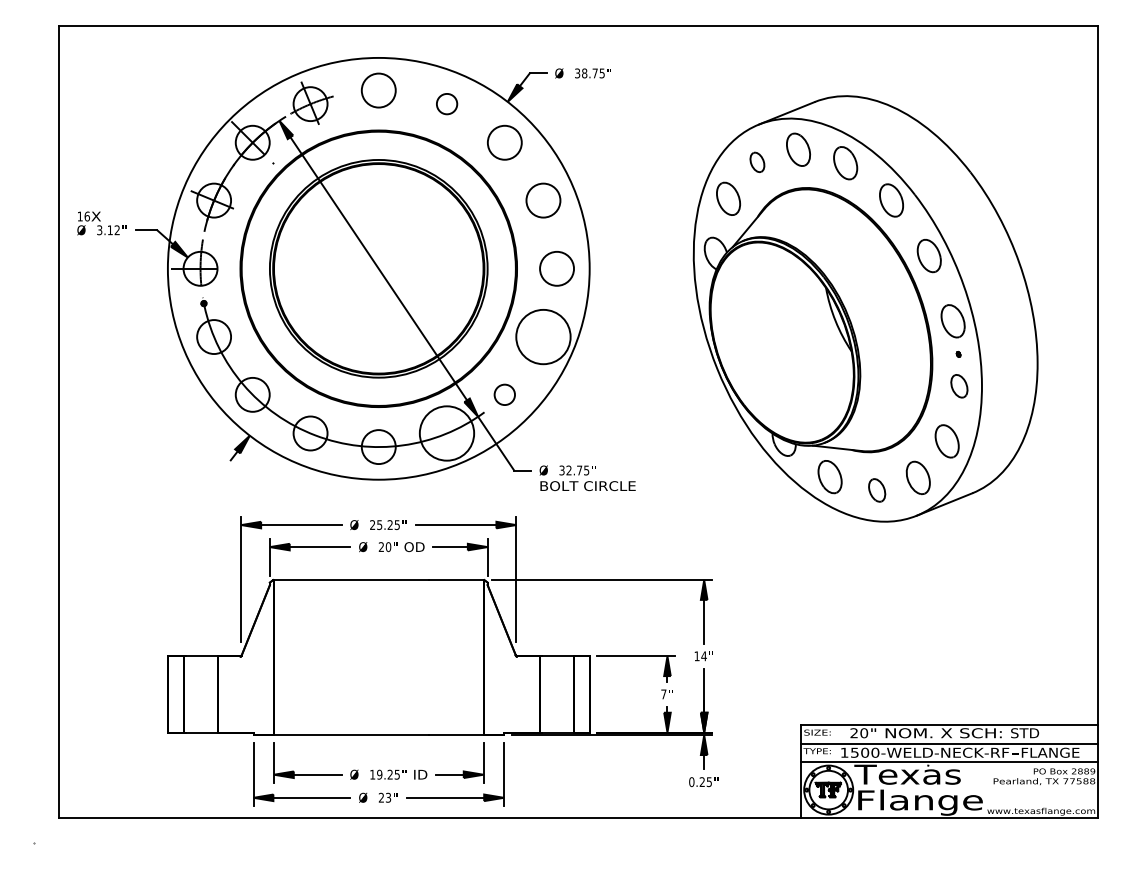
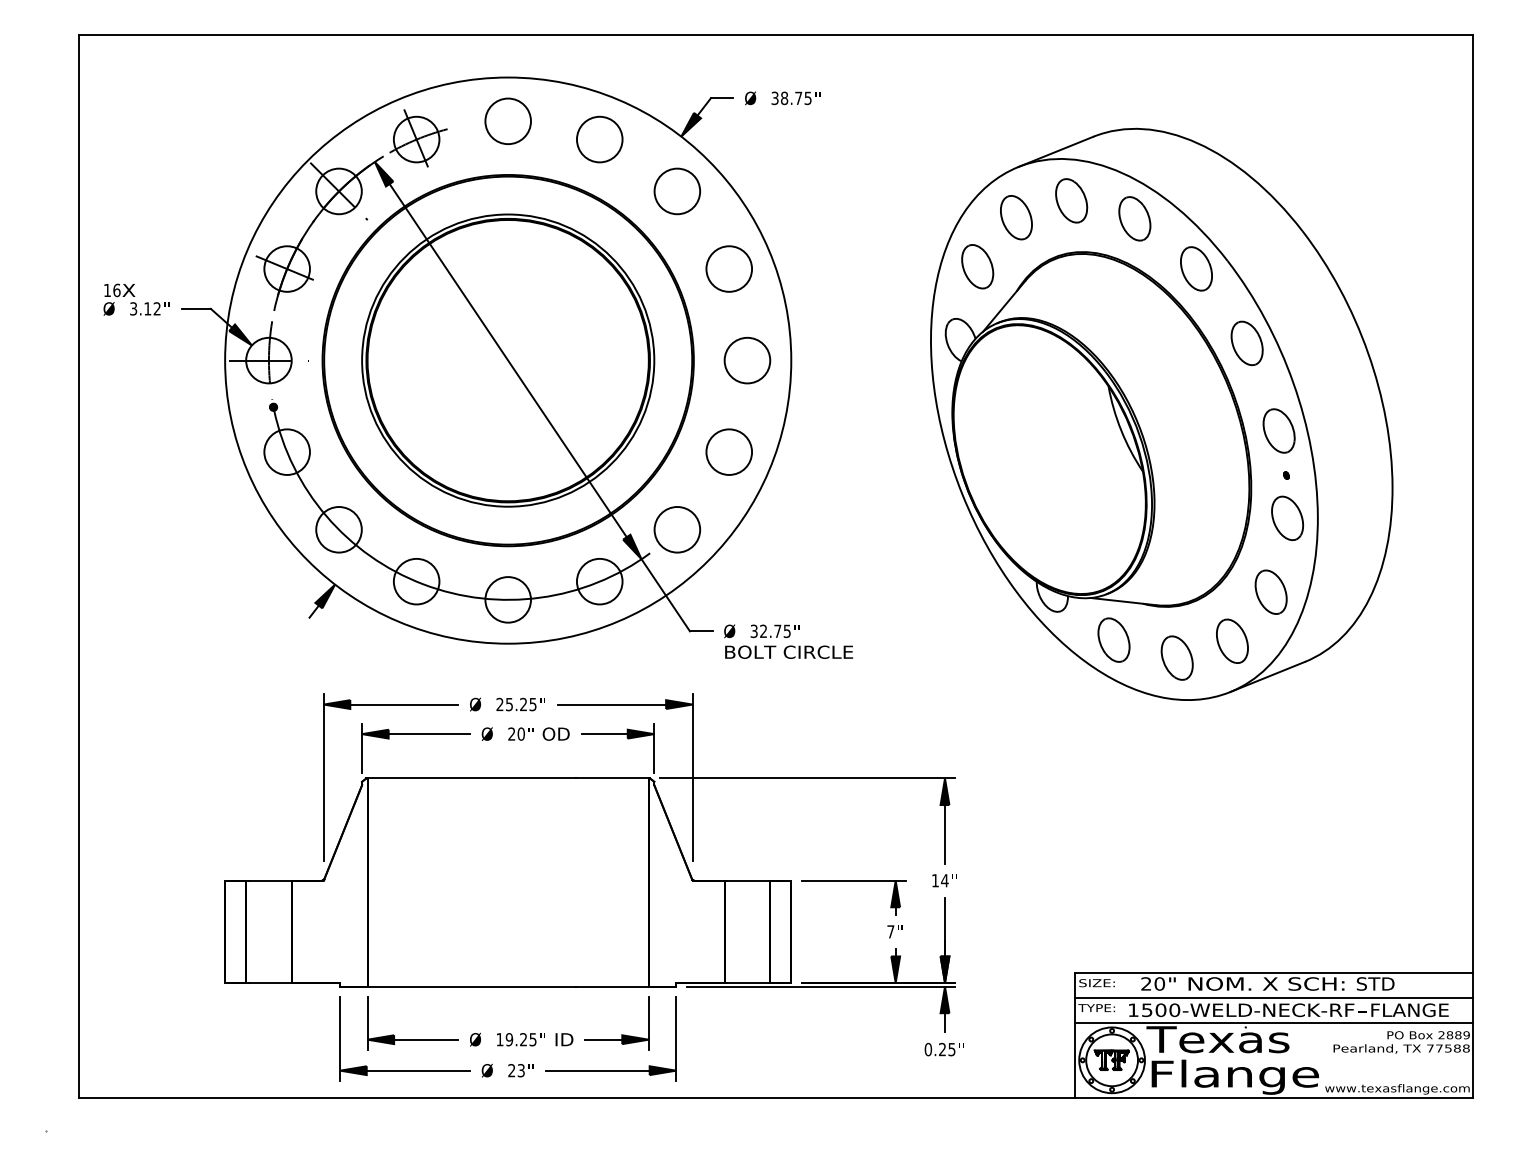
circle: (446, 104) -> (599, 139), size x1.67
part: (757, 162) -> (1016, 217), size x1.67
circle: (543, 336) -> (729, 451), size x0.62
part: (959, 385) -> (1287, 517), size x1.43
circle: (504, 394) -> (677, 529), size x1.67
circle: (446, 433) -> (599, 581), size x0.62
part: (876, 490) -> (1176, 657), size x1.43

